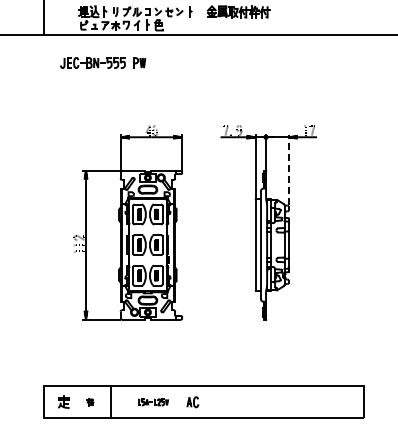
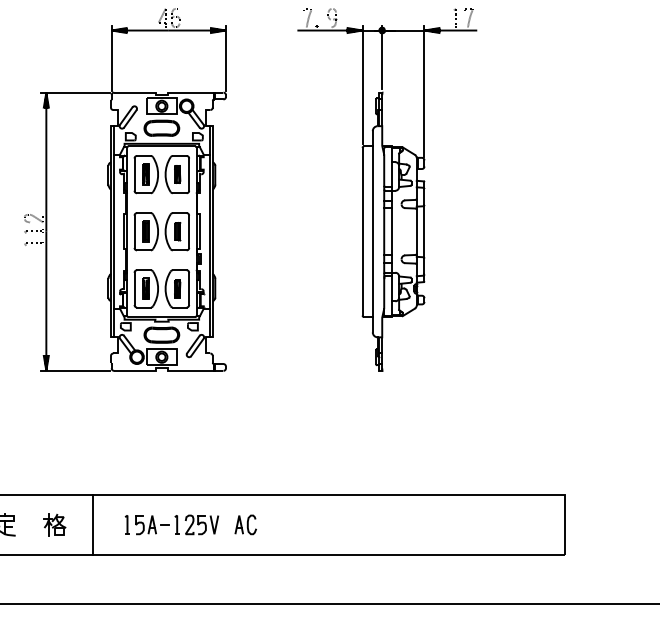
line: (288, 169) -> (424, 90), dashed -> solid
part: (90, 401) -> (54, 523), size x1.67
part: (153, 402) -> (172, 525), size x1.67

